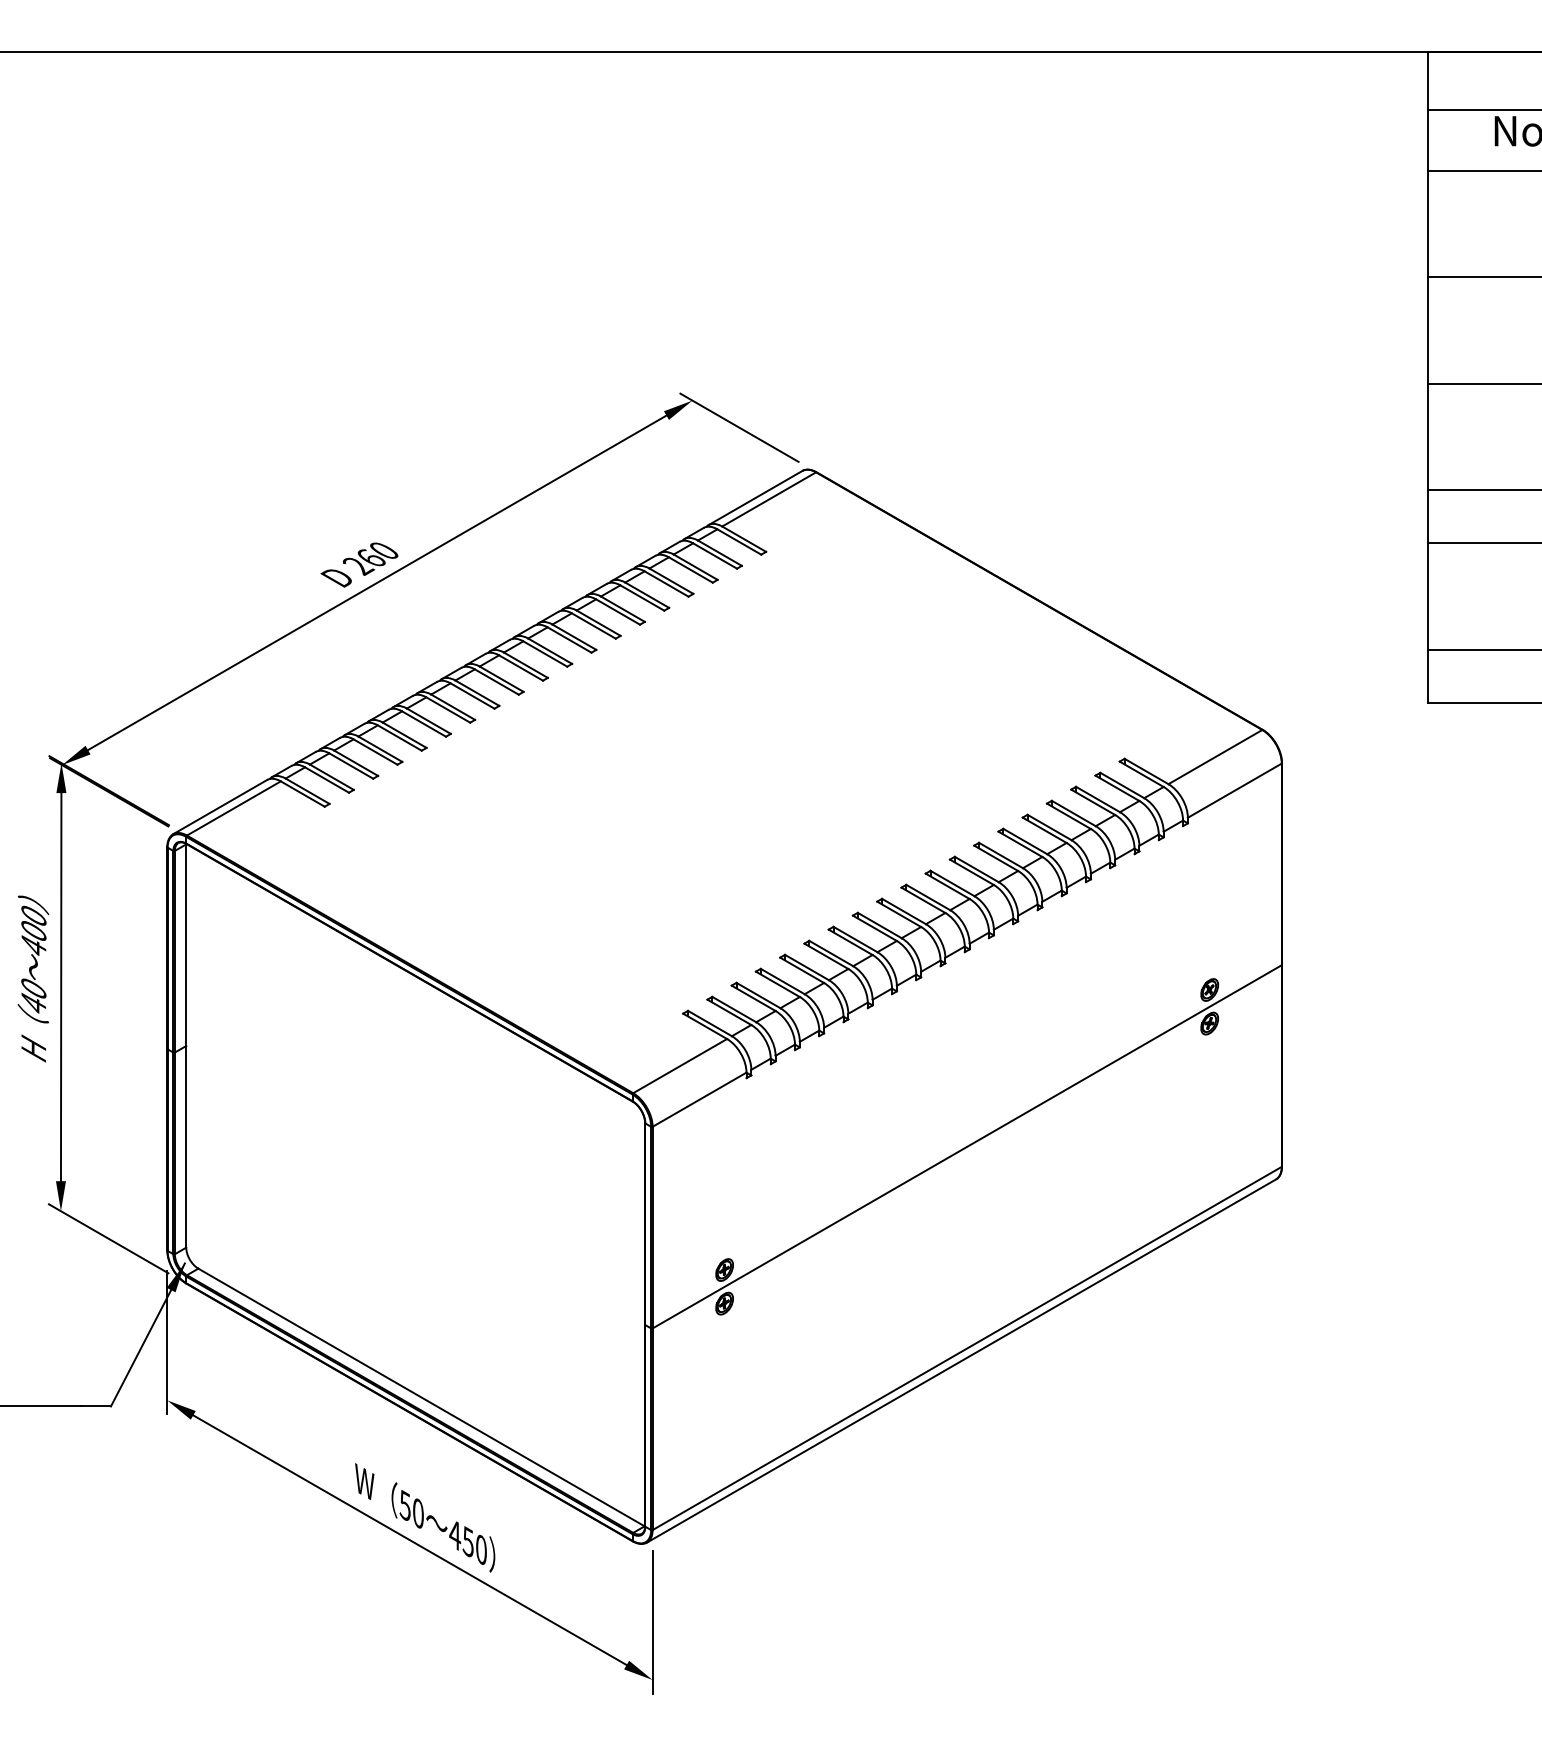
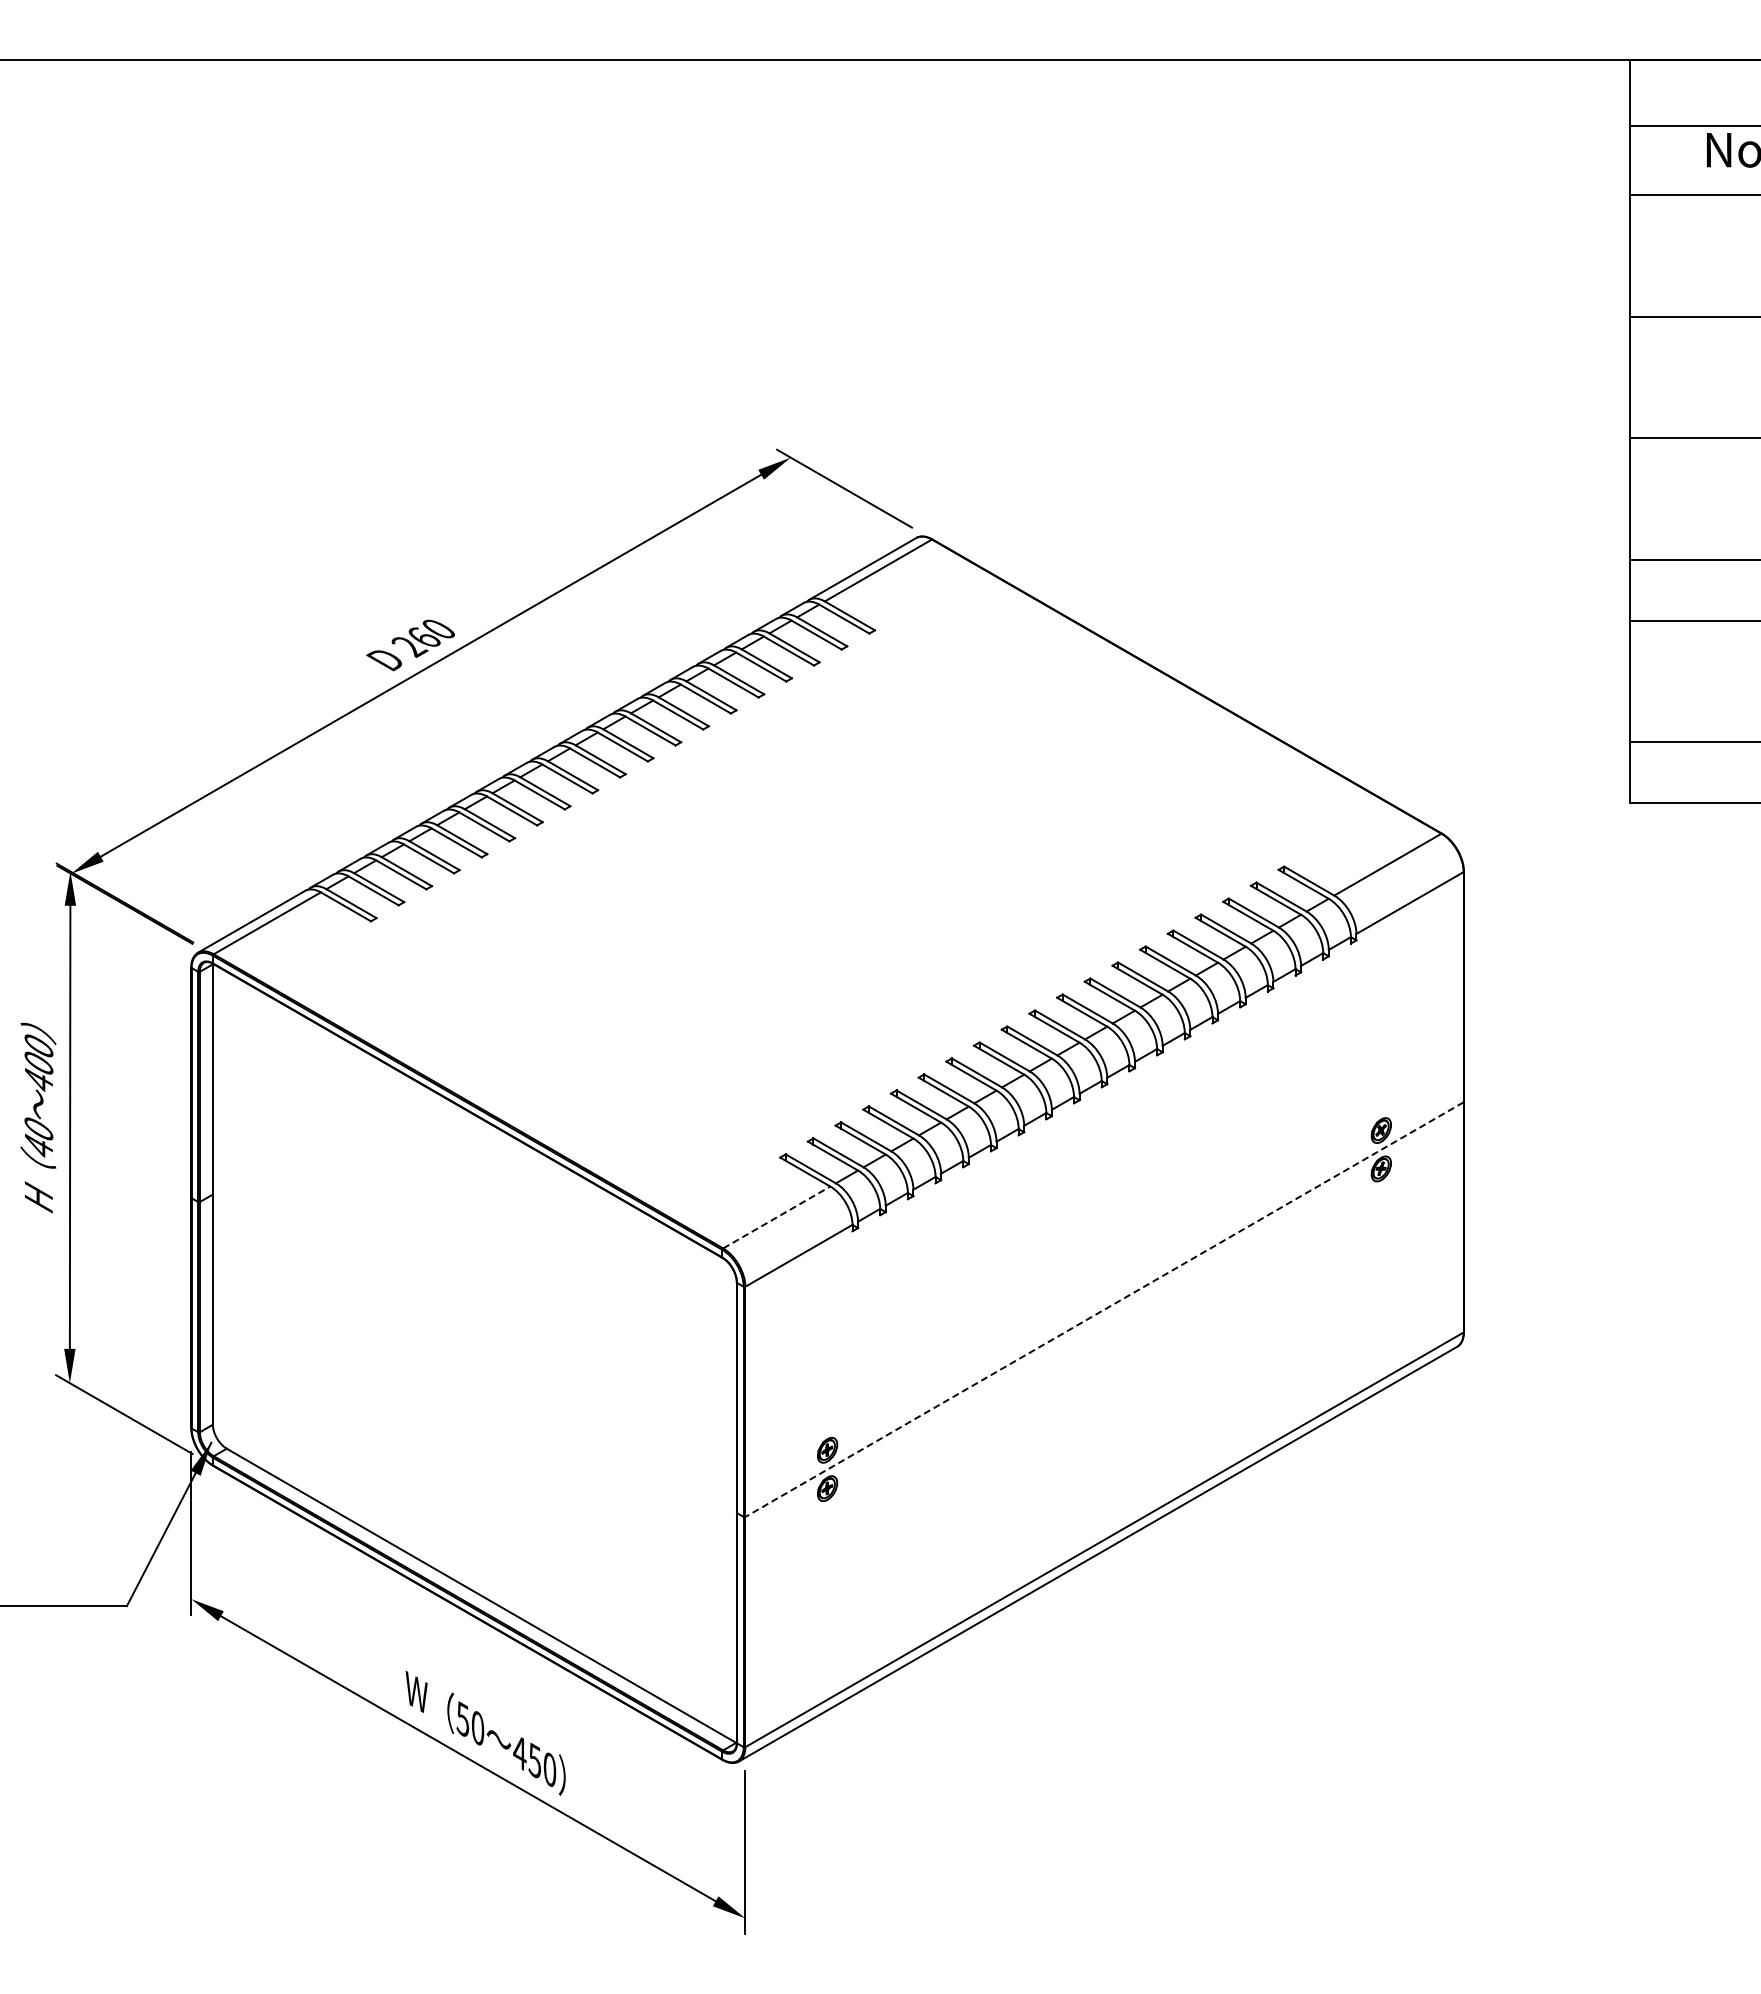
line: (679, 1066) -> (776, 1217), solid -> dashed
line: (967, 1146) -> (1104, 1309), solid -> dashed

